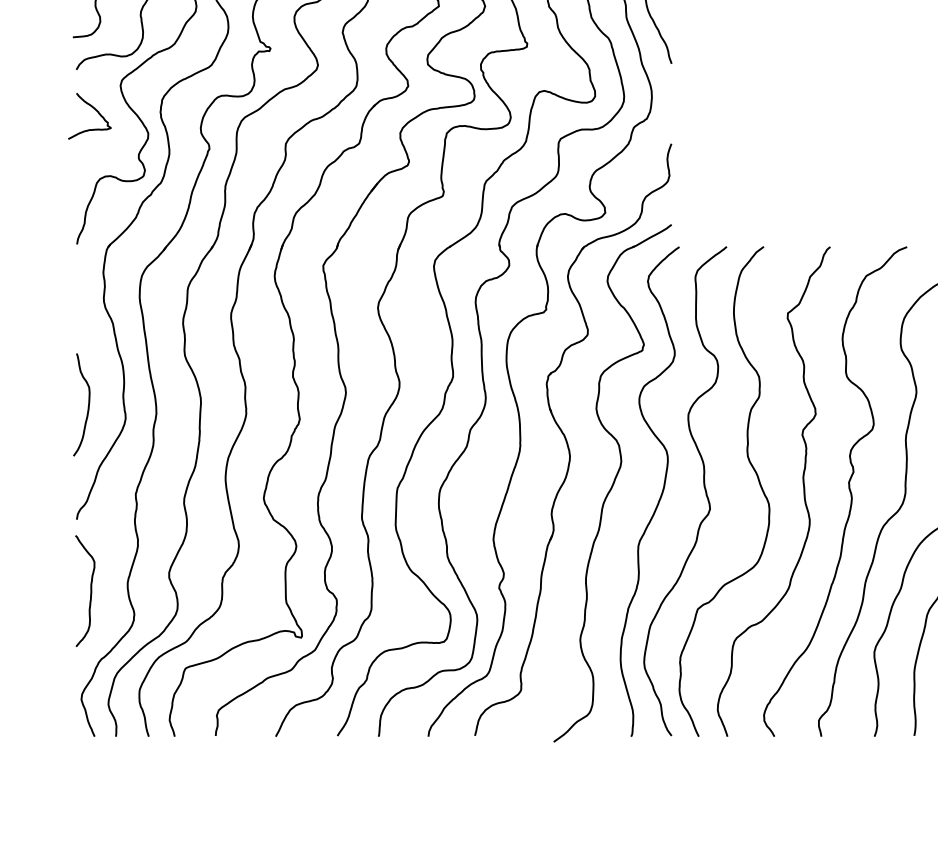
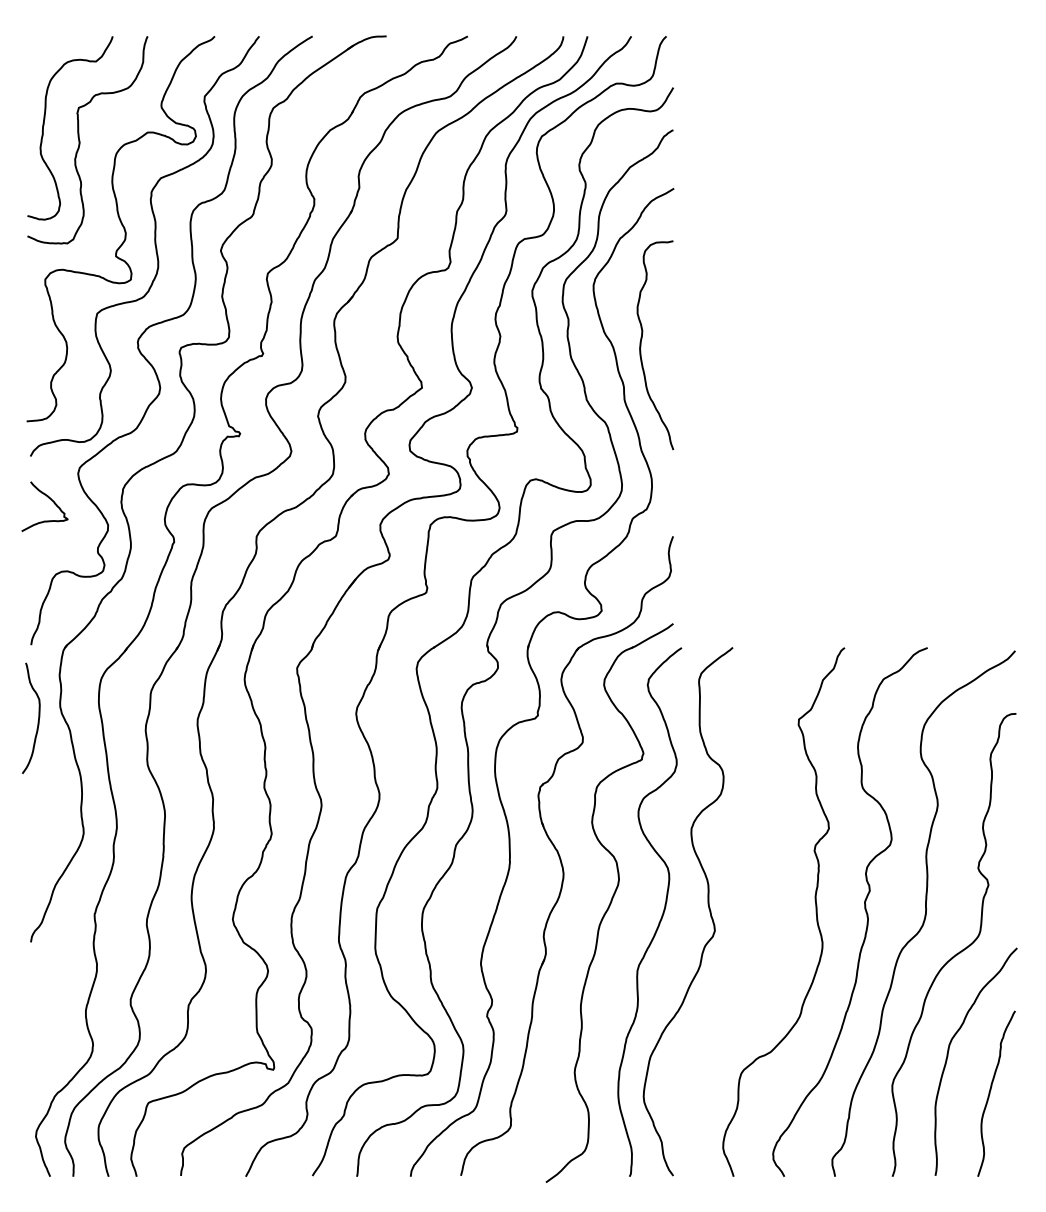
curve: (88, 404) -> (38, 717), moved
curve: (758, 483) -> (767, 903), removed
curve: (90, 591) -> (45, 1019), removed

